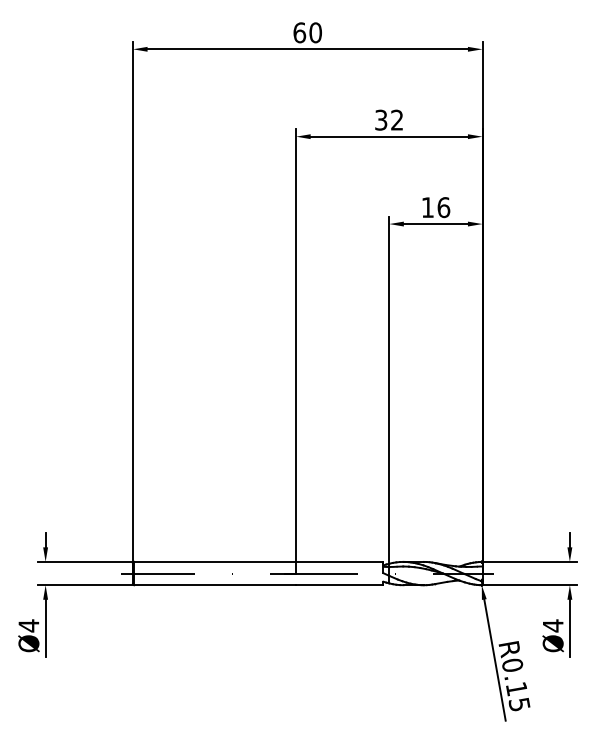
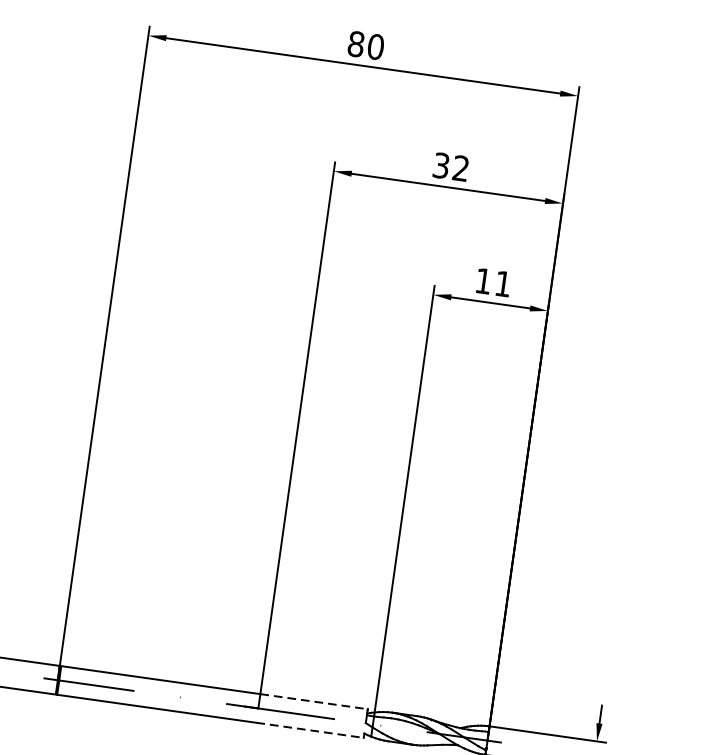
text: (299, 32) -> (356, 43), 60 -> 80
text: (443, 207) -> (502, 283), 16 -> 11
line: (339, 561) -> (313, 701), solid -> dashed
line: (339, 585) -> (309, 730), solid -> dashed

